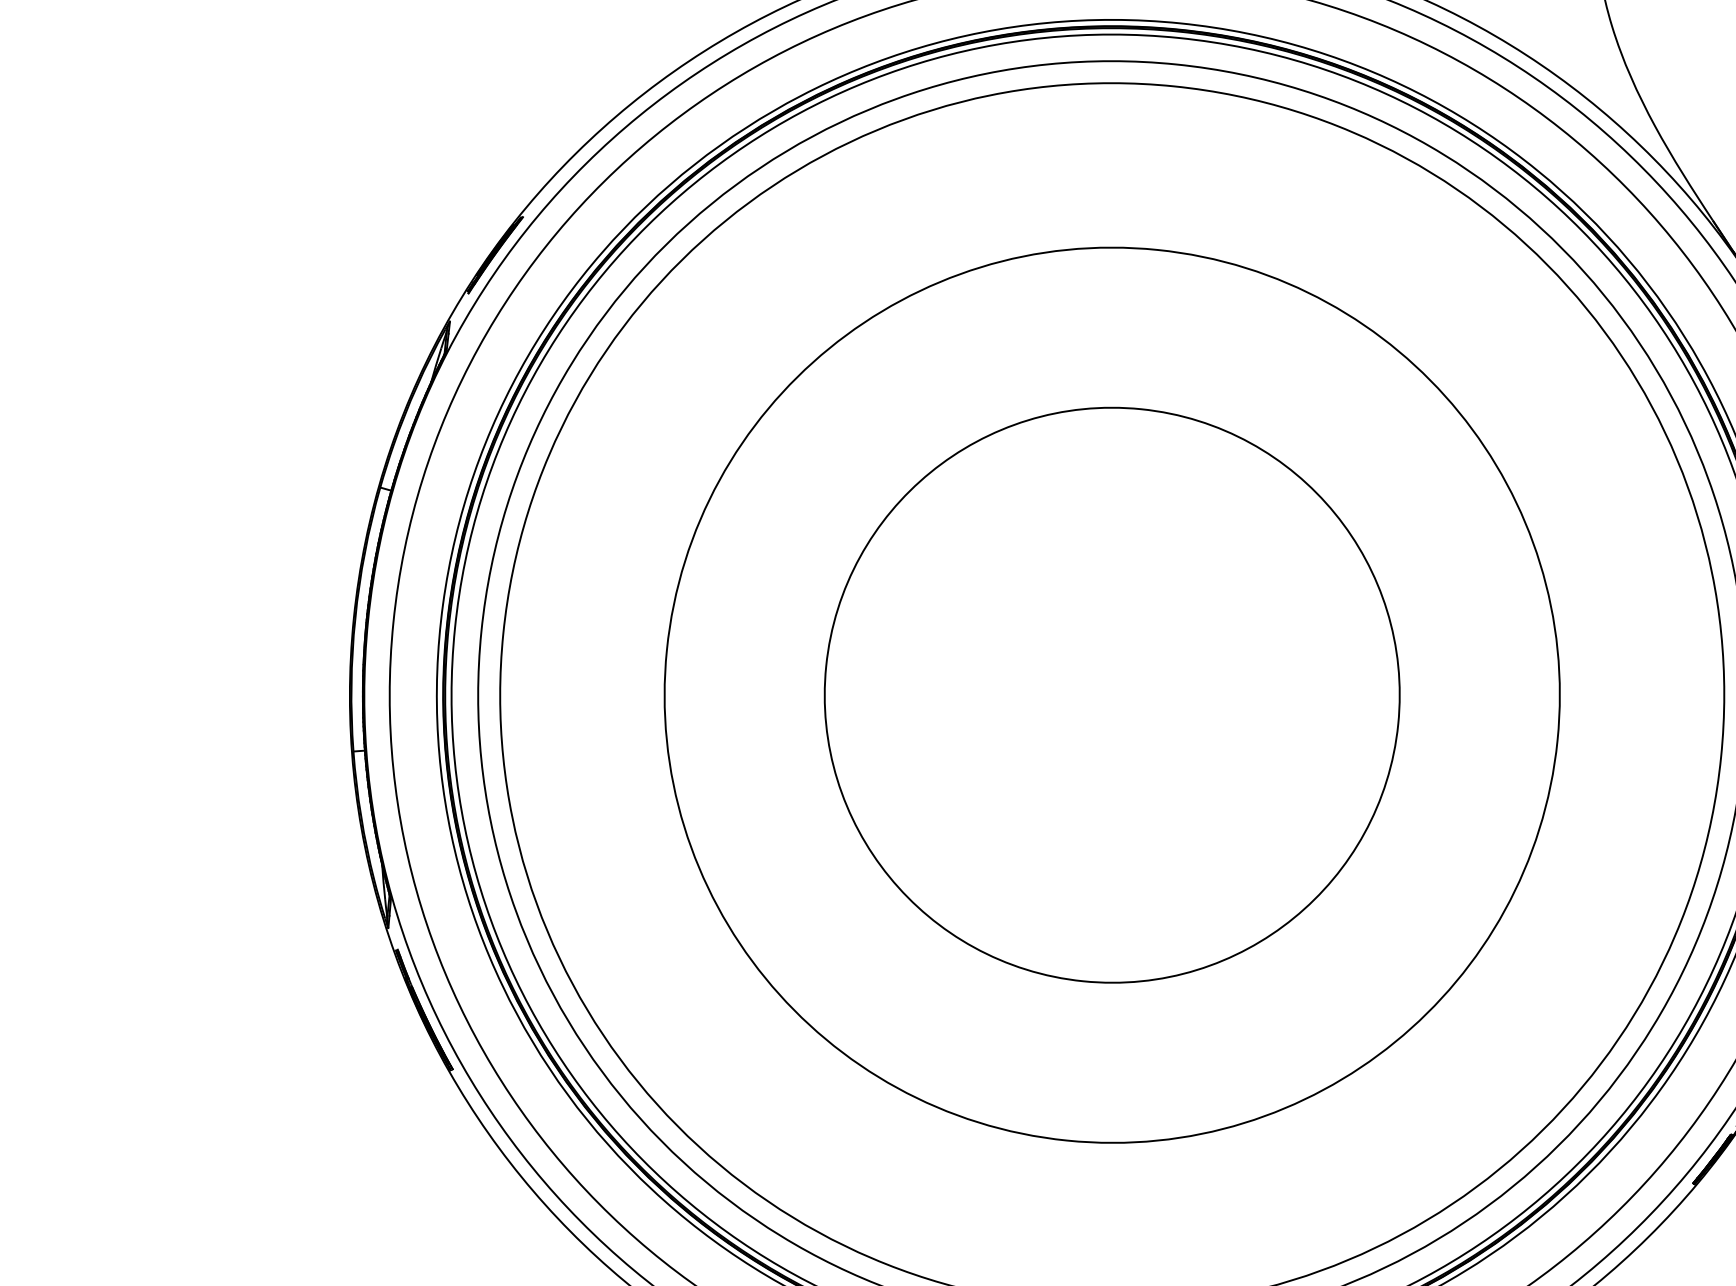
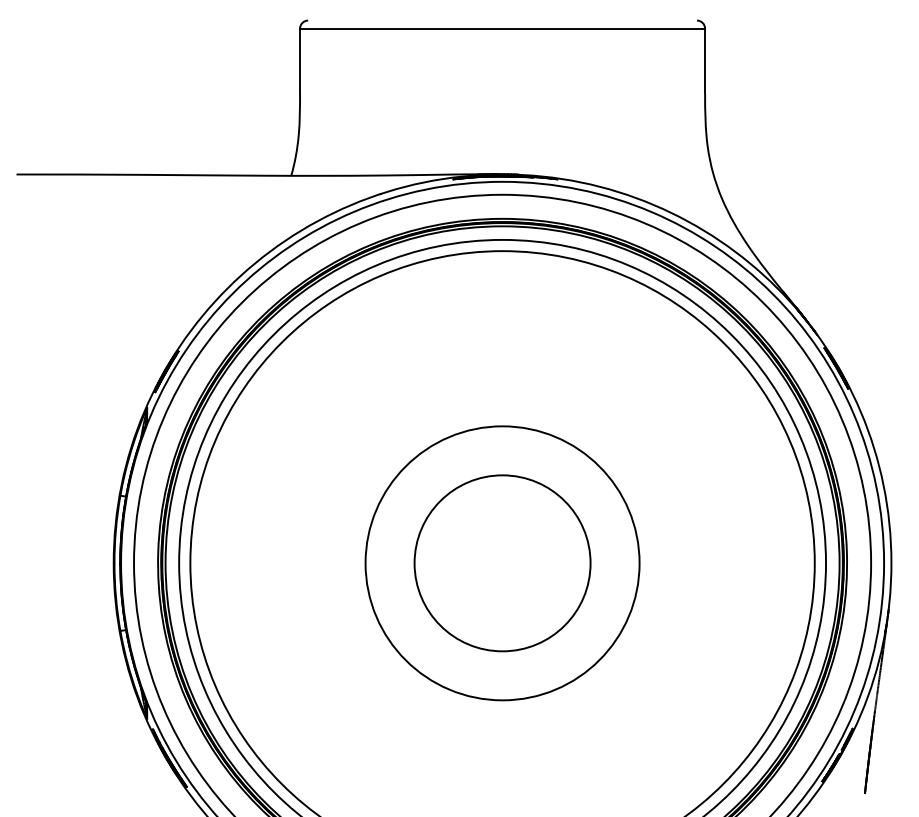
circle: (1112, 695) -> (502, 563), size x0.6
circle: (1112, 695) -> (502, 563), size x0.6

